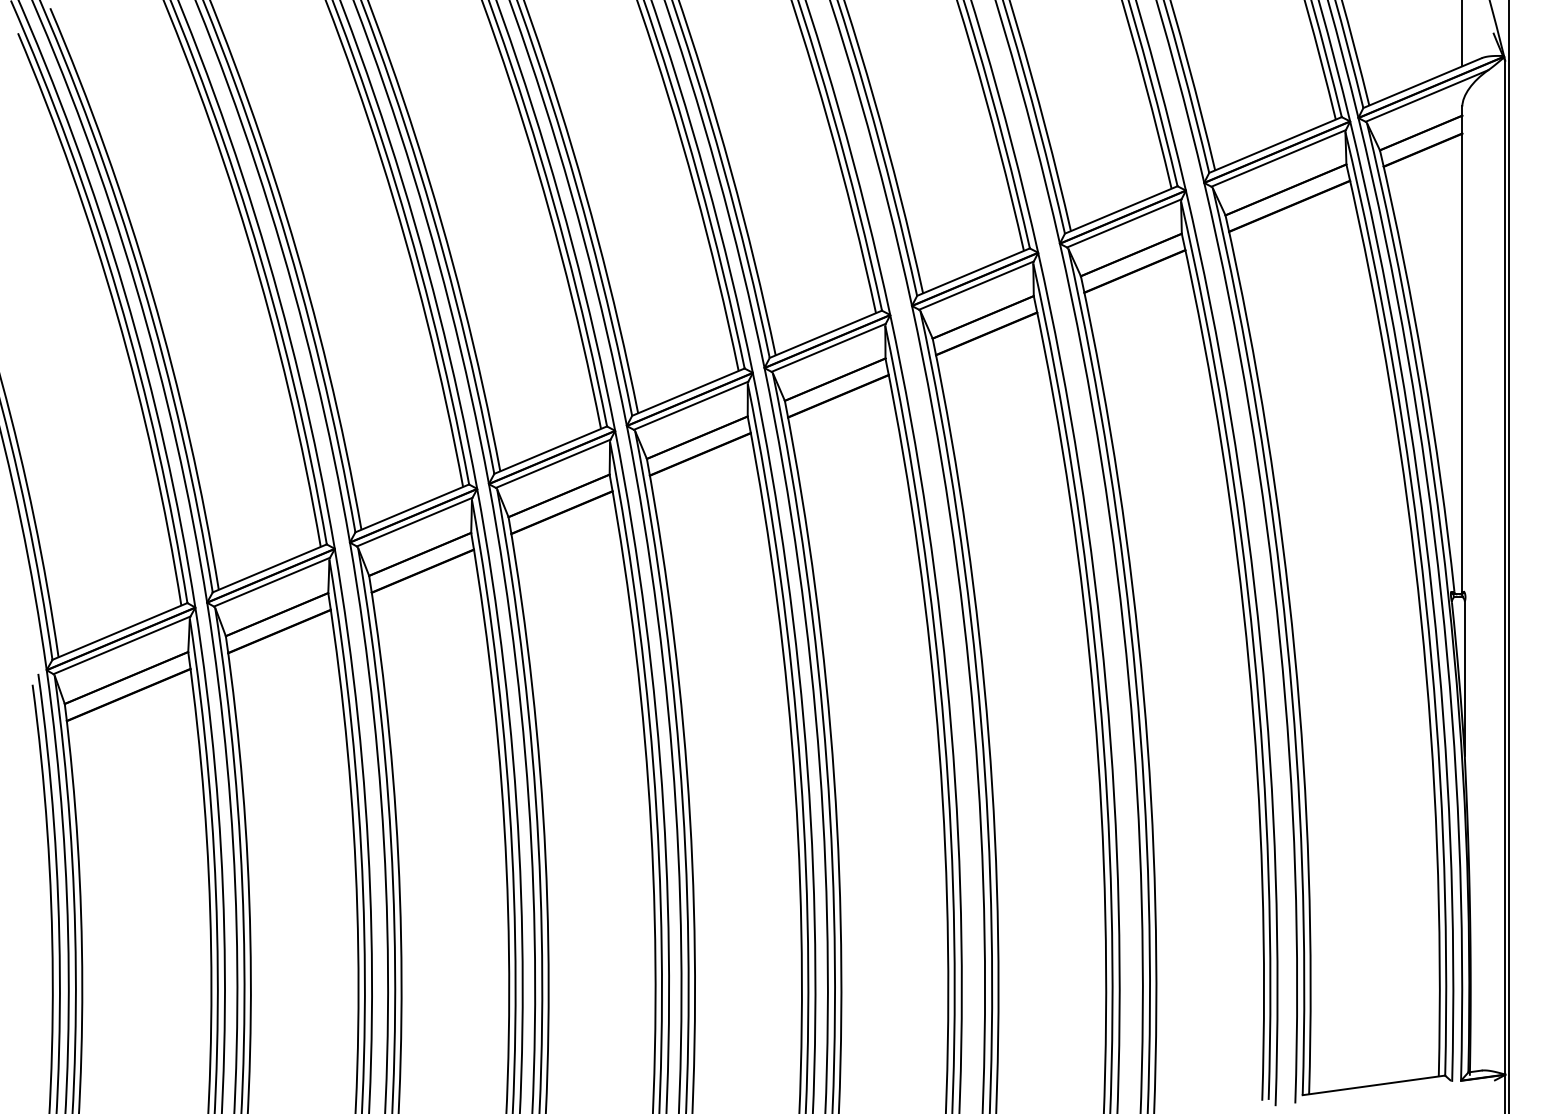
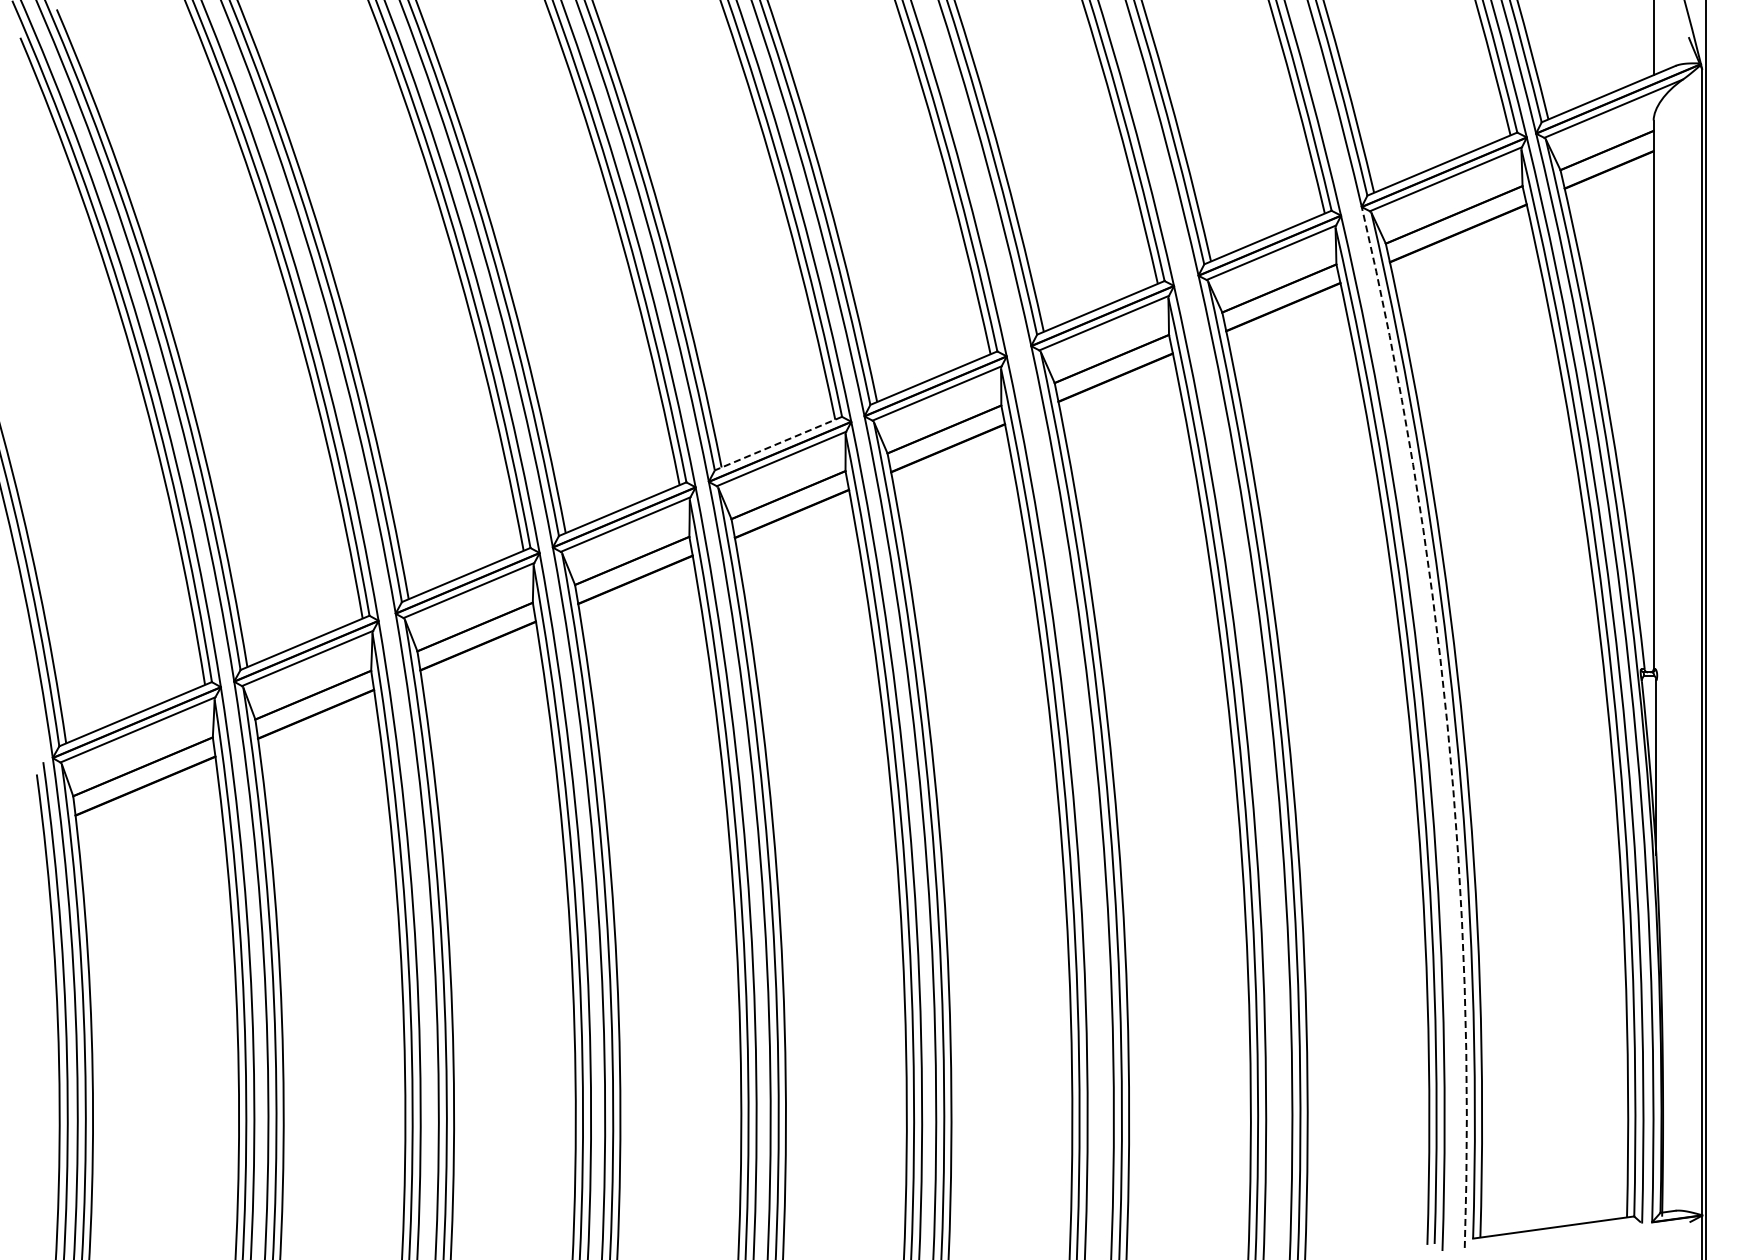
line: (688, 392) -> (778, 443), solid -> dashed
arc: (1280, 640) -> (1447, 724), solid -> dashed

